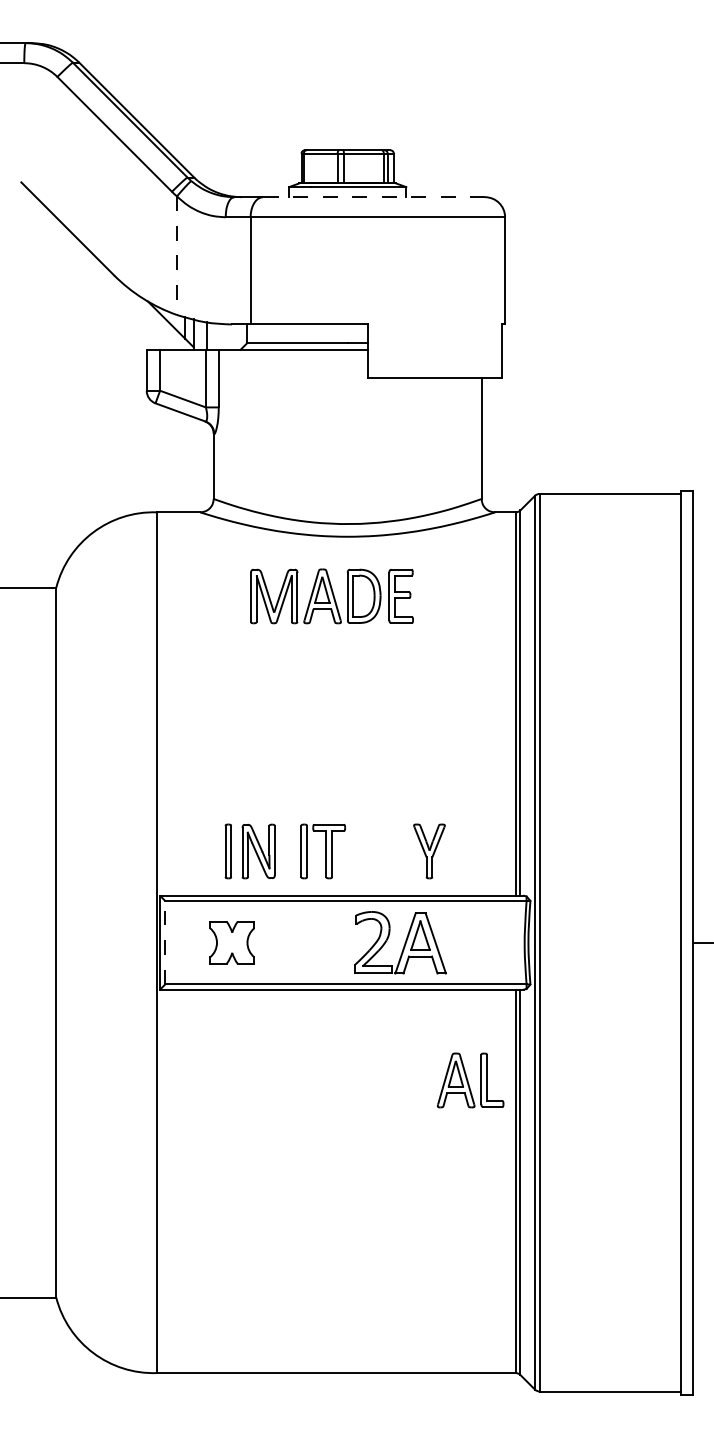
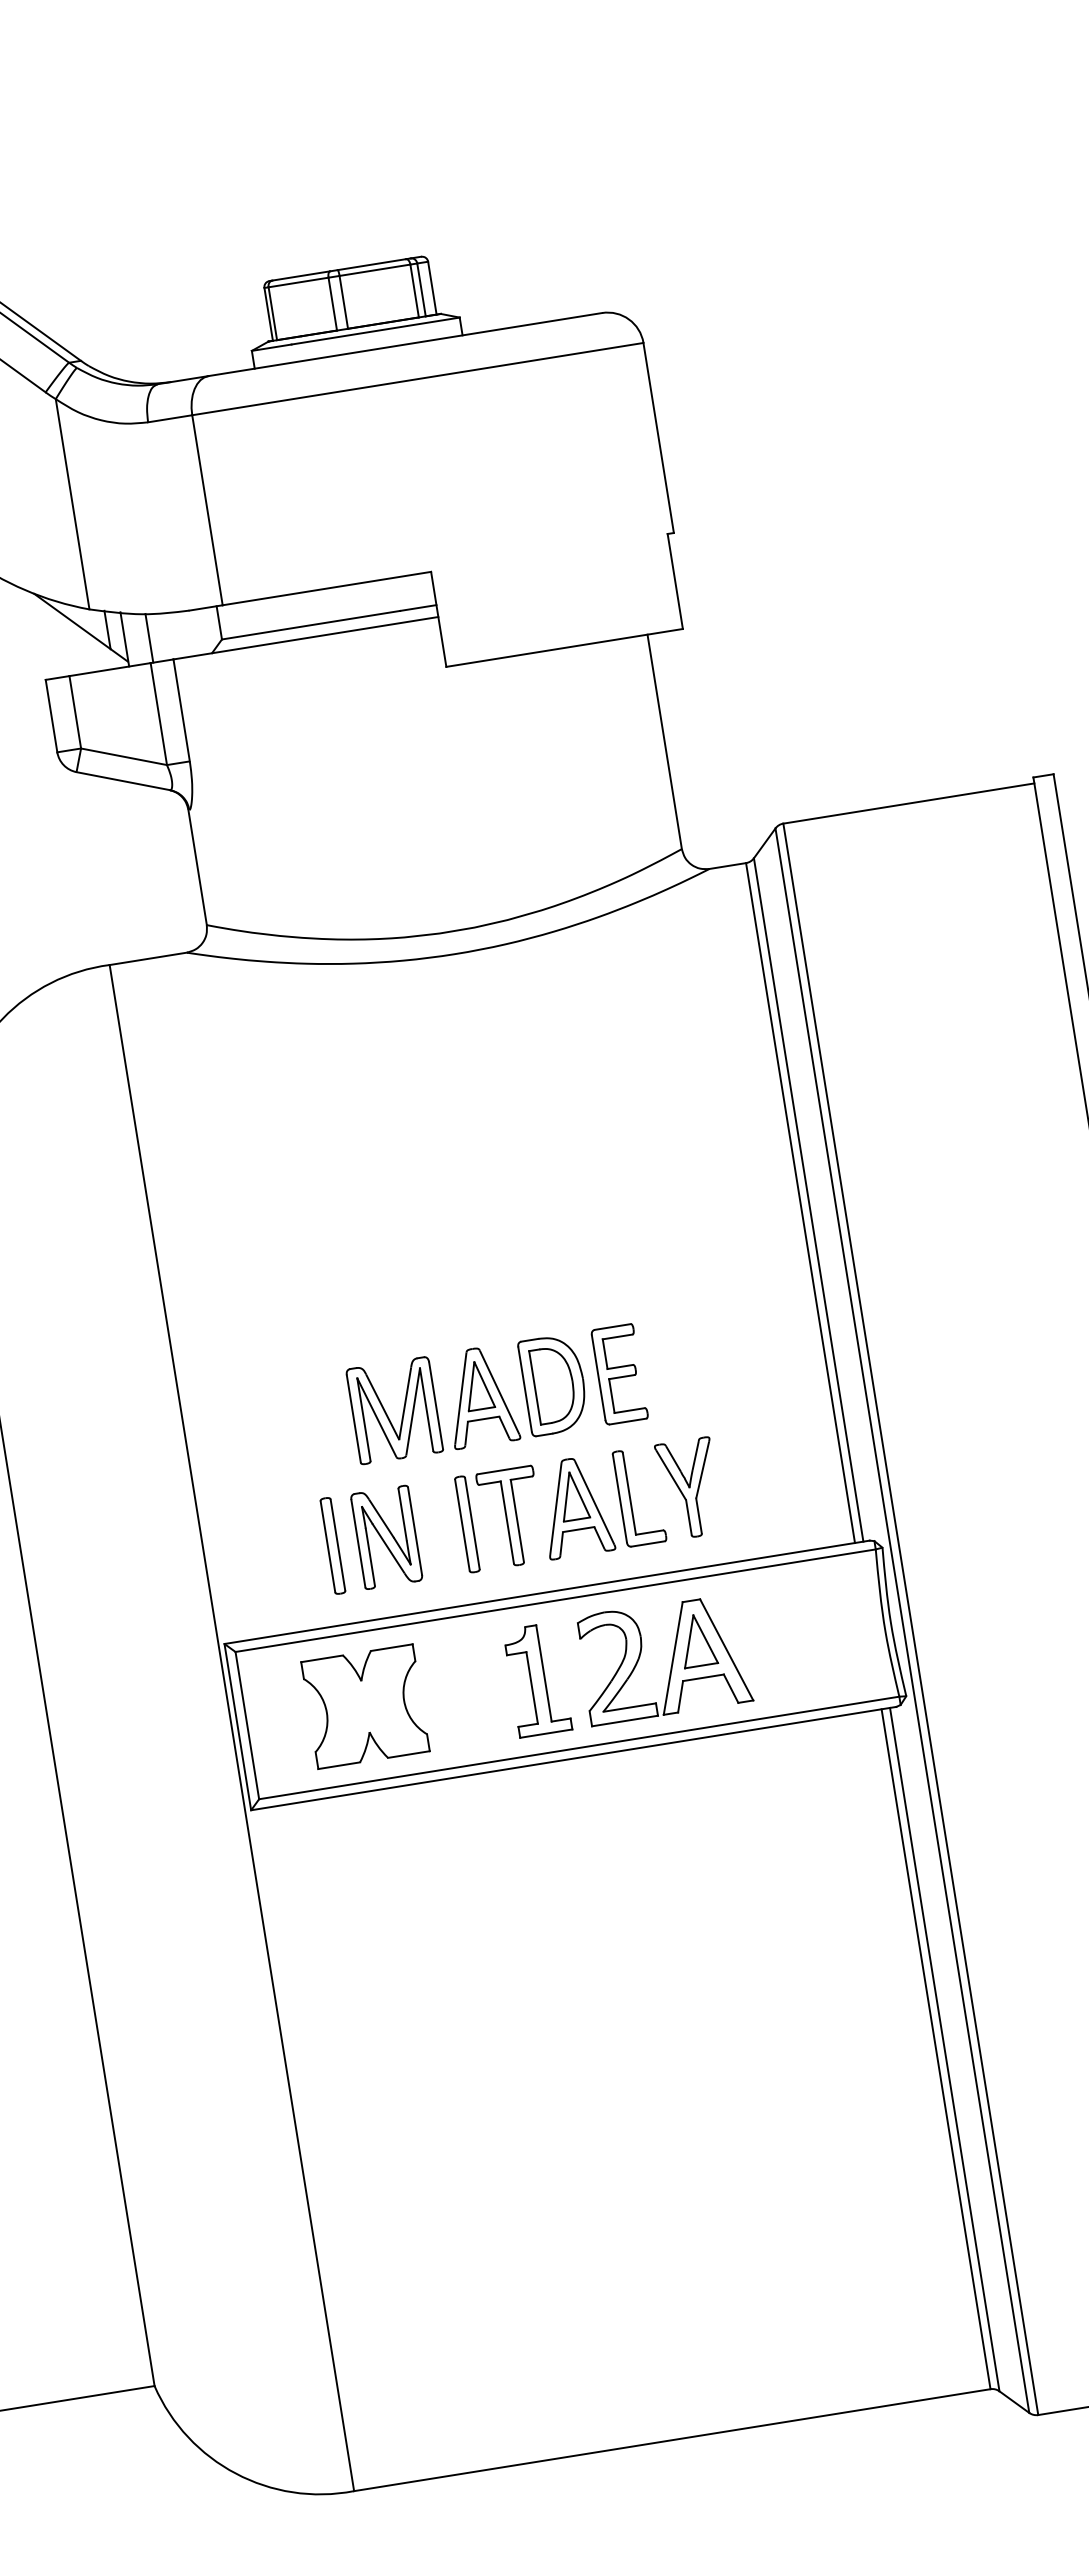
line: (373, 197) -> (404, 345), dashed -> solid
line: (176, 256) -> (71, 505), dashed -> solid
part: (331, 596) -> (496, 1394), moved
line: (165, 942) -> (247, 1725), dashed -> solid
part: (232, 942) -> (366, 1706), size x1.43
part: (328, 942) -> (536, 1678), added
part: (470, 1080) -> (600, 1503), moved

